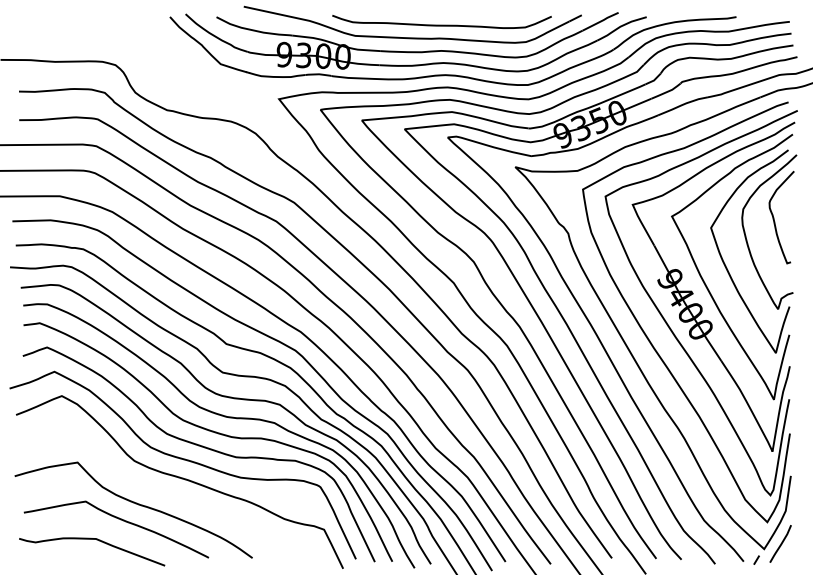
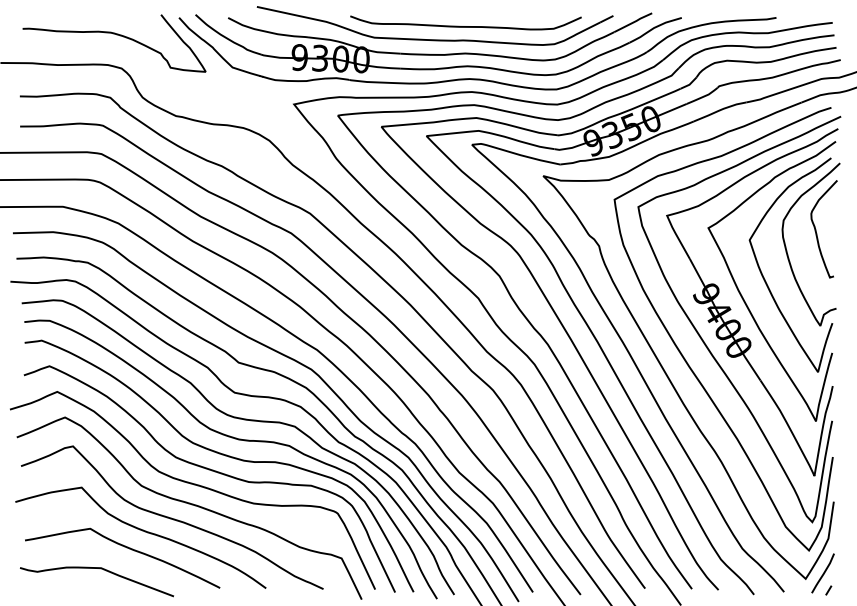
curve: (110, 33) -> (116, 35), added
curve: (162, 490) -> (171, 517), added
line: (756, 560) -> (828, 590), moved

